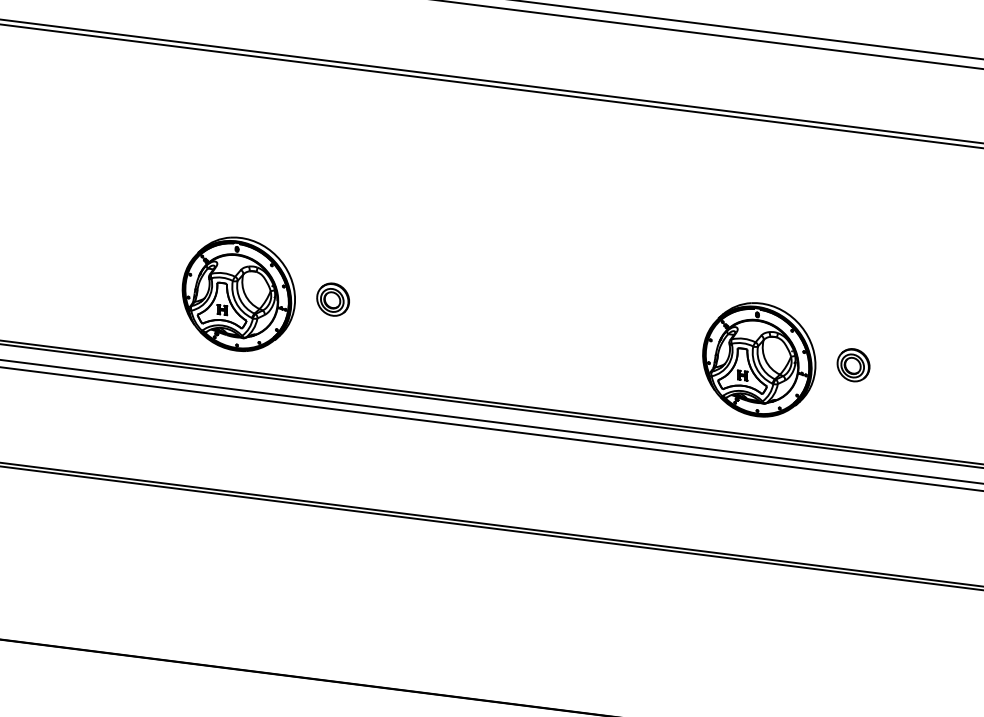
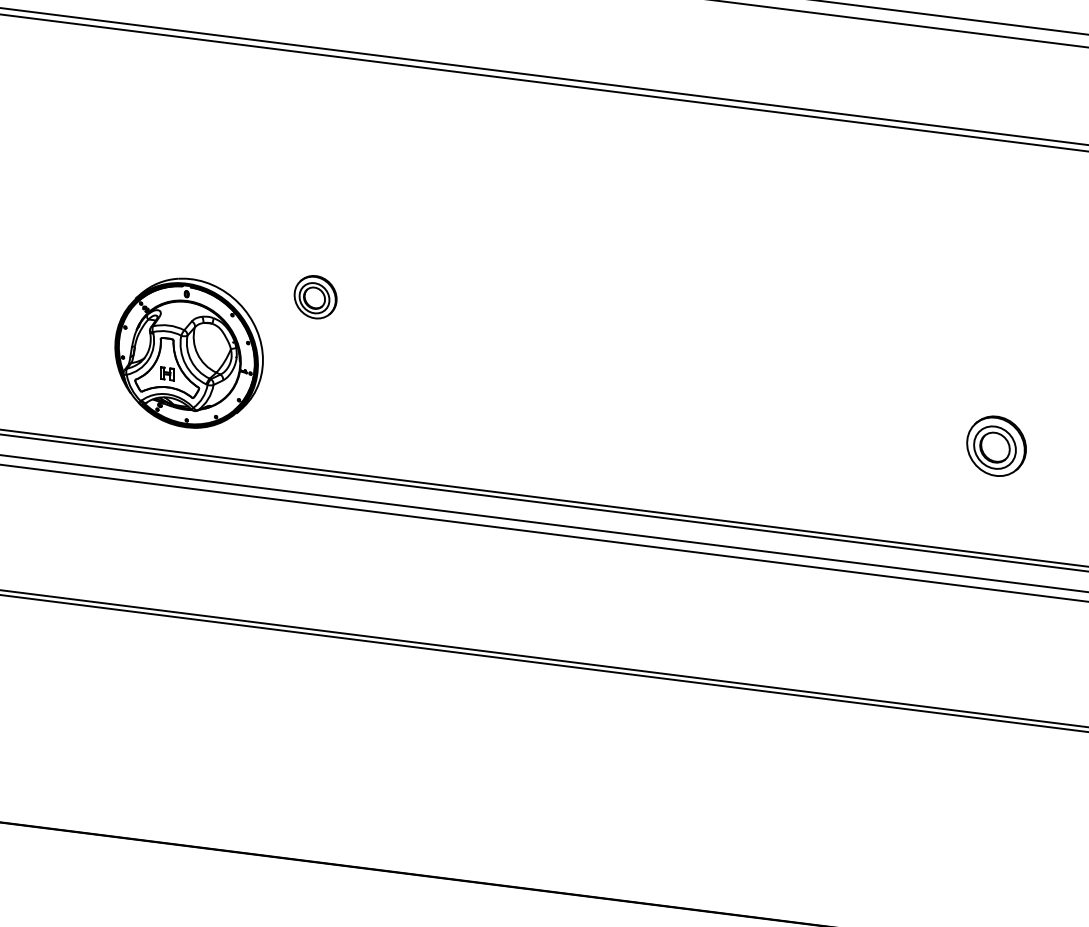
part: (332, 299) -> (314, 297), moved
part: (759, 359) -> (873, 438), removed
part: (853, 365) -> (996, 446), size x1.4

